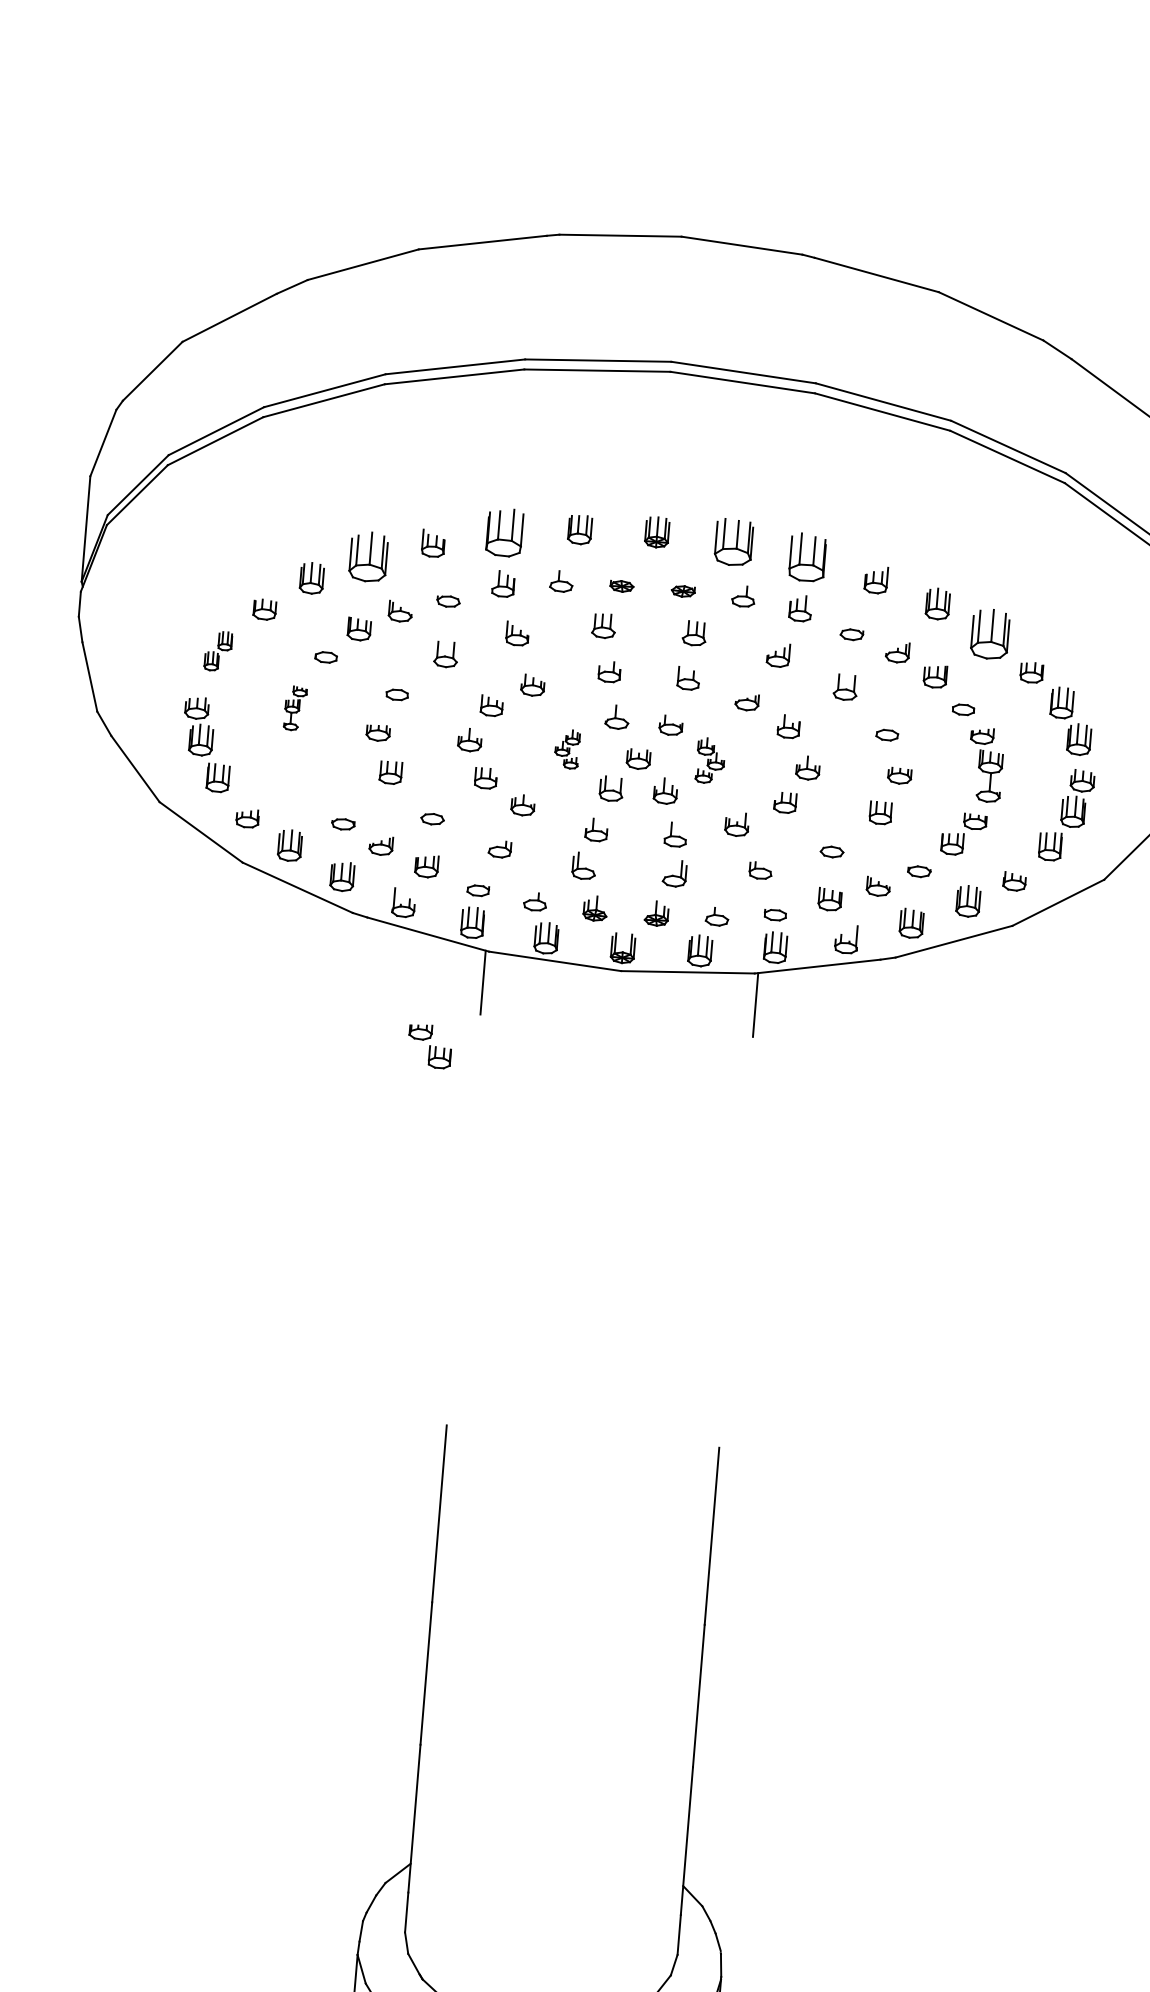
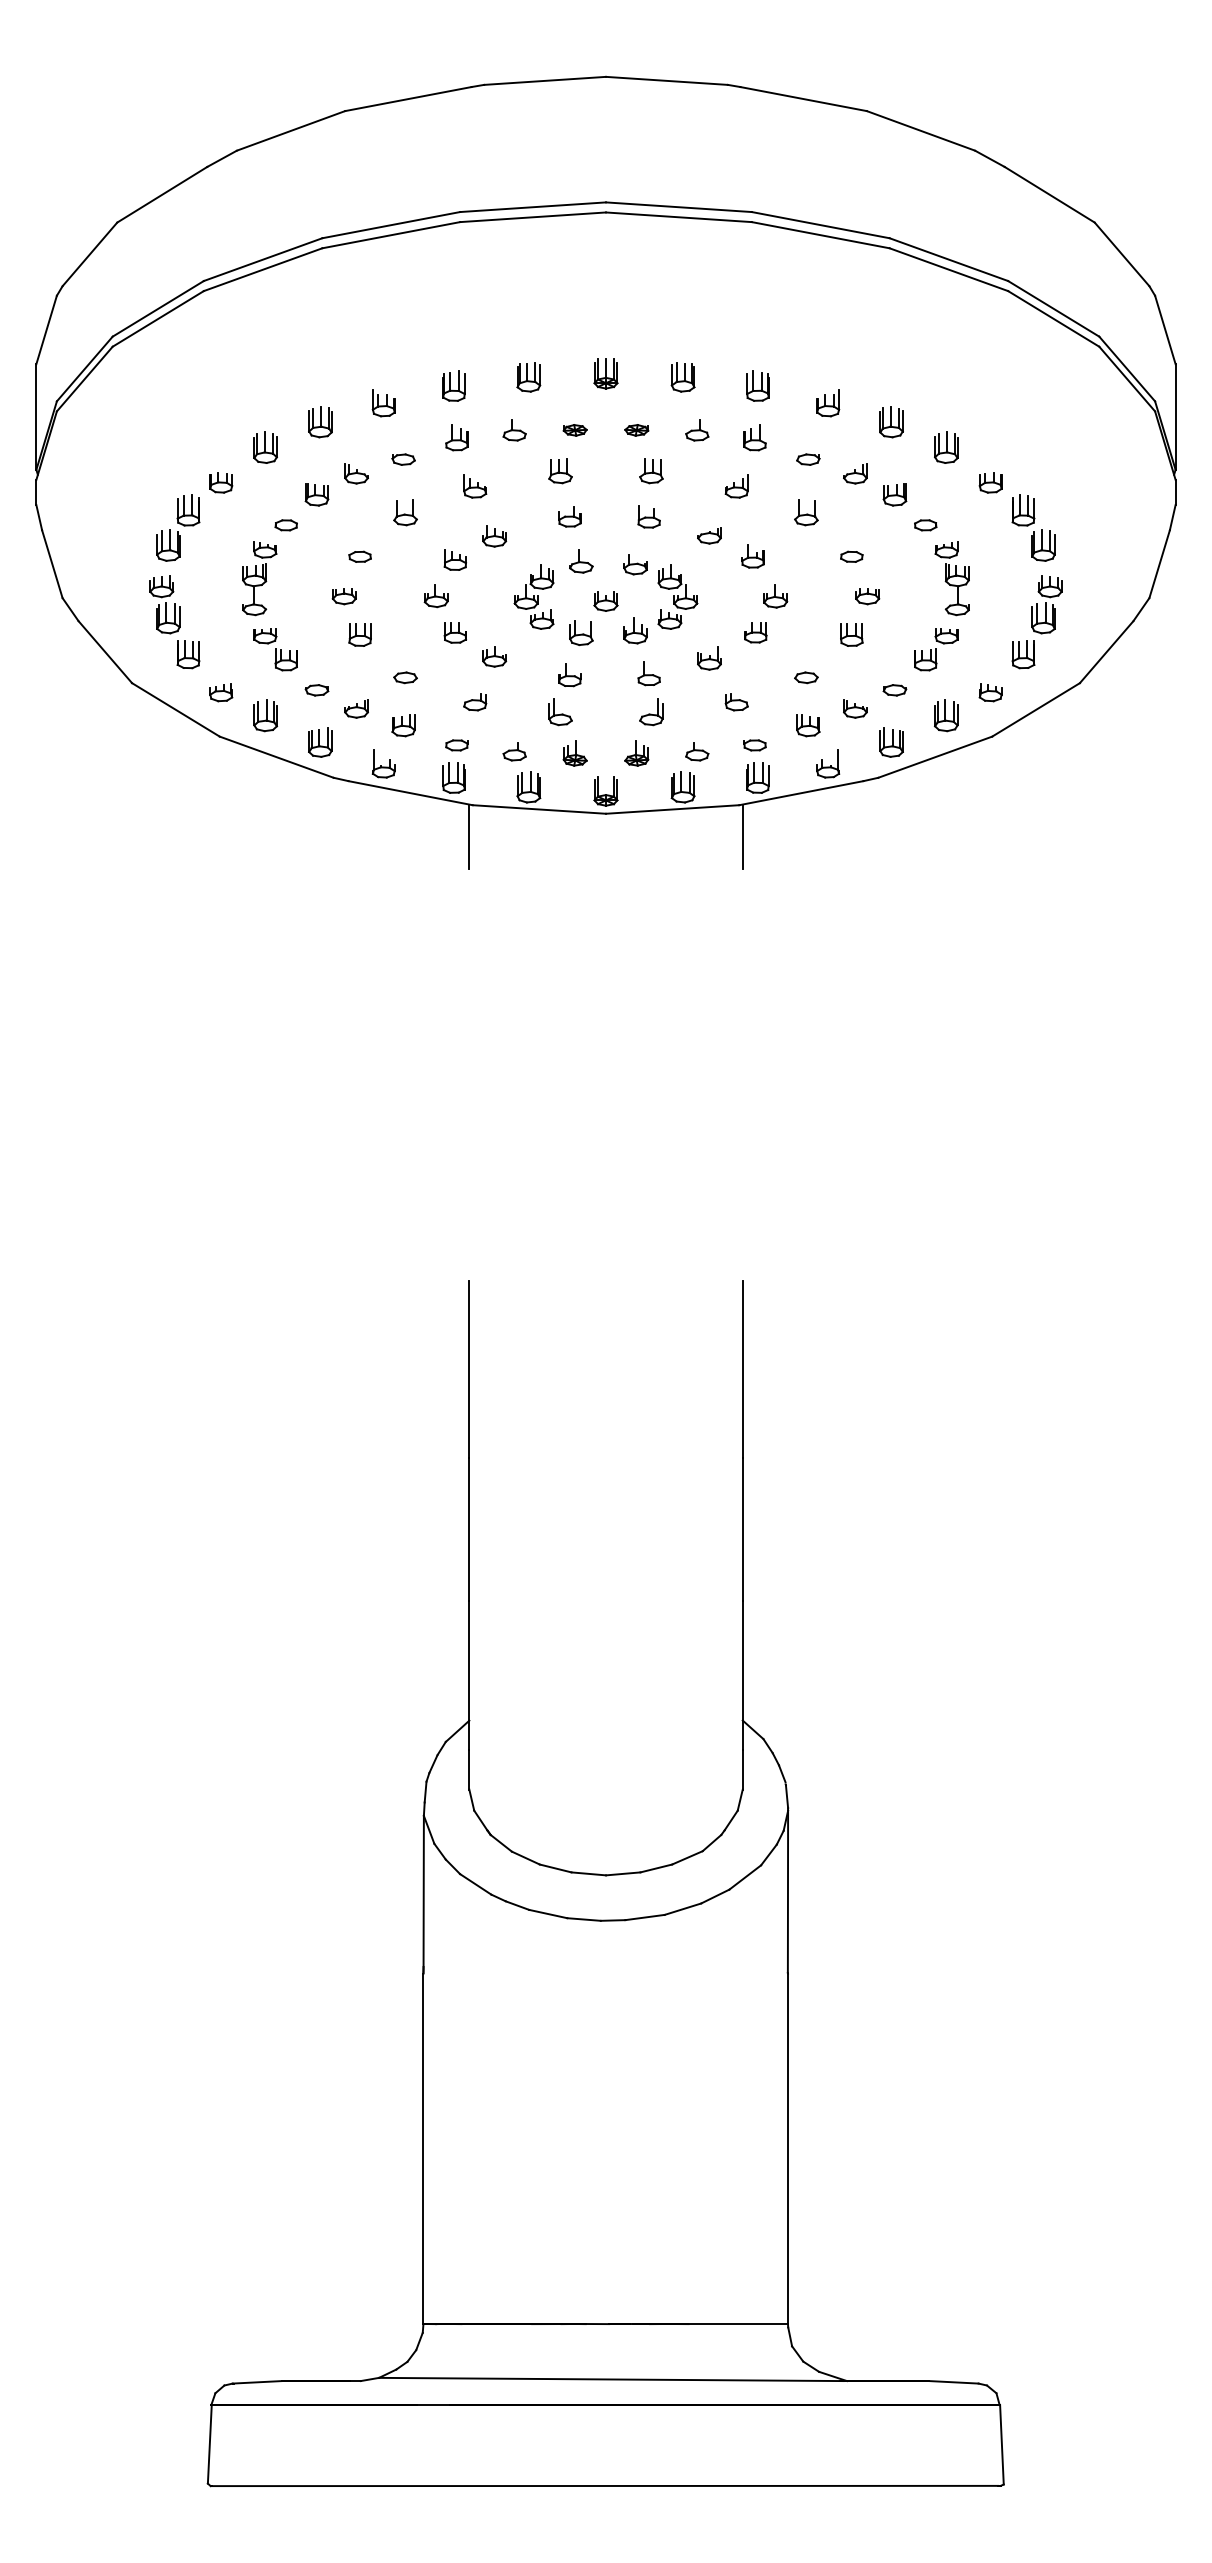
part: (504, 531) -> (453, 385), size x0.62
part: (733, 542) -> (682, 377), size x0.62
part: (807, 556) -> (757, 385), size x0.62
part: (368, 557) -> (320, 422), size x0.62
part: (990, 633) -> (946, 447), size x0.62
part: (218, 650) -> (178, 527), size x1.67
part: (295, 708) -> (259, 578), size x1.67
part: (566, 748) -> (533, 596), size x1.67
part: (710, 760) -> (677, 596), size x1.43
part: (429, 1046) -> (275, 649), moved

